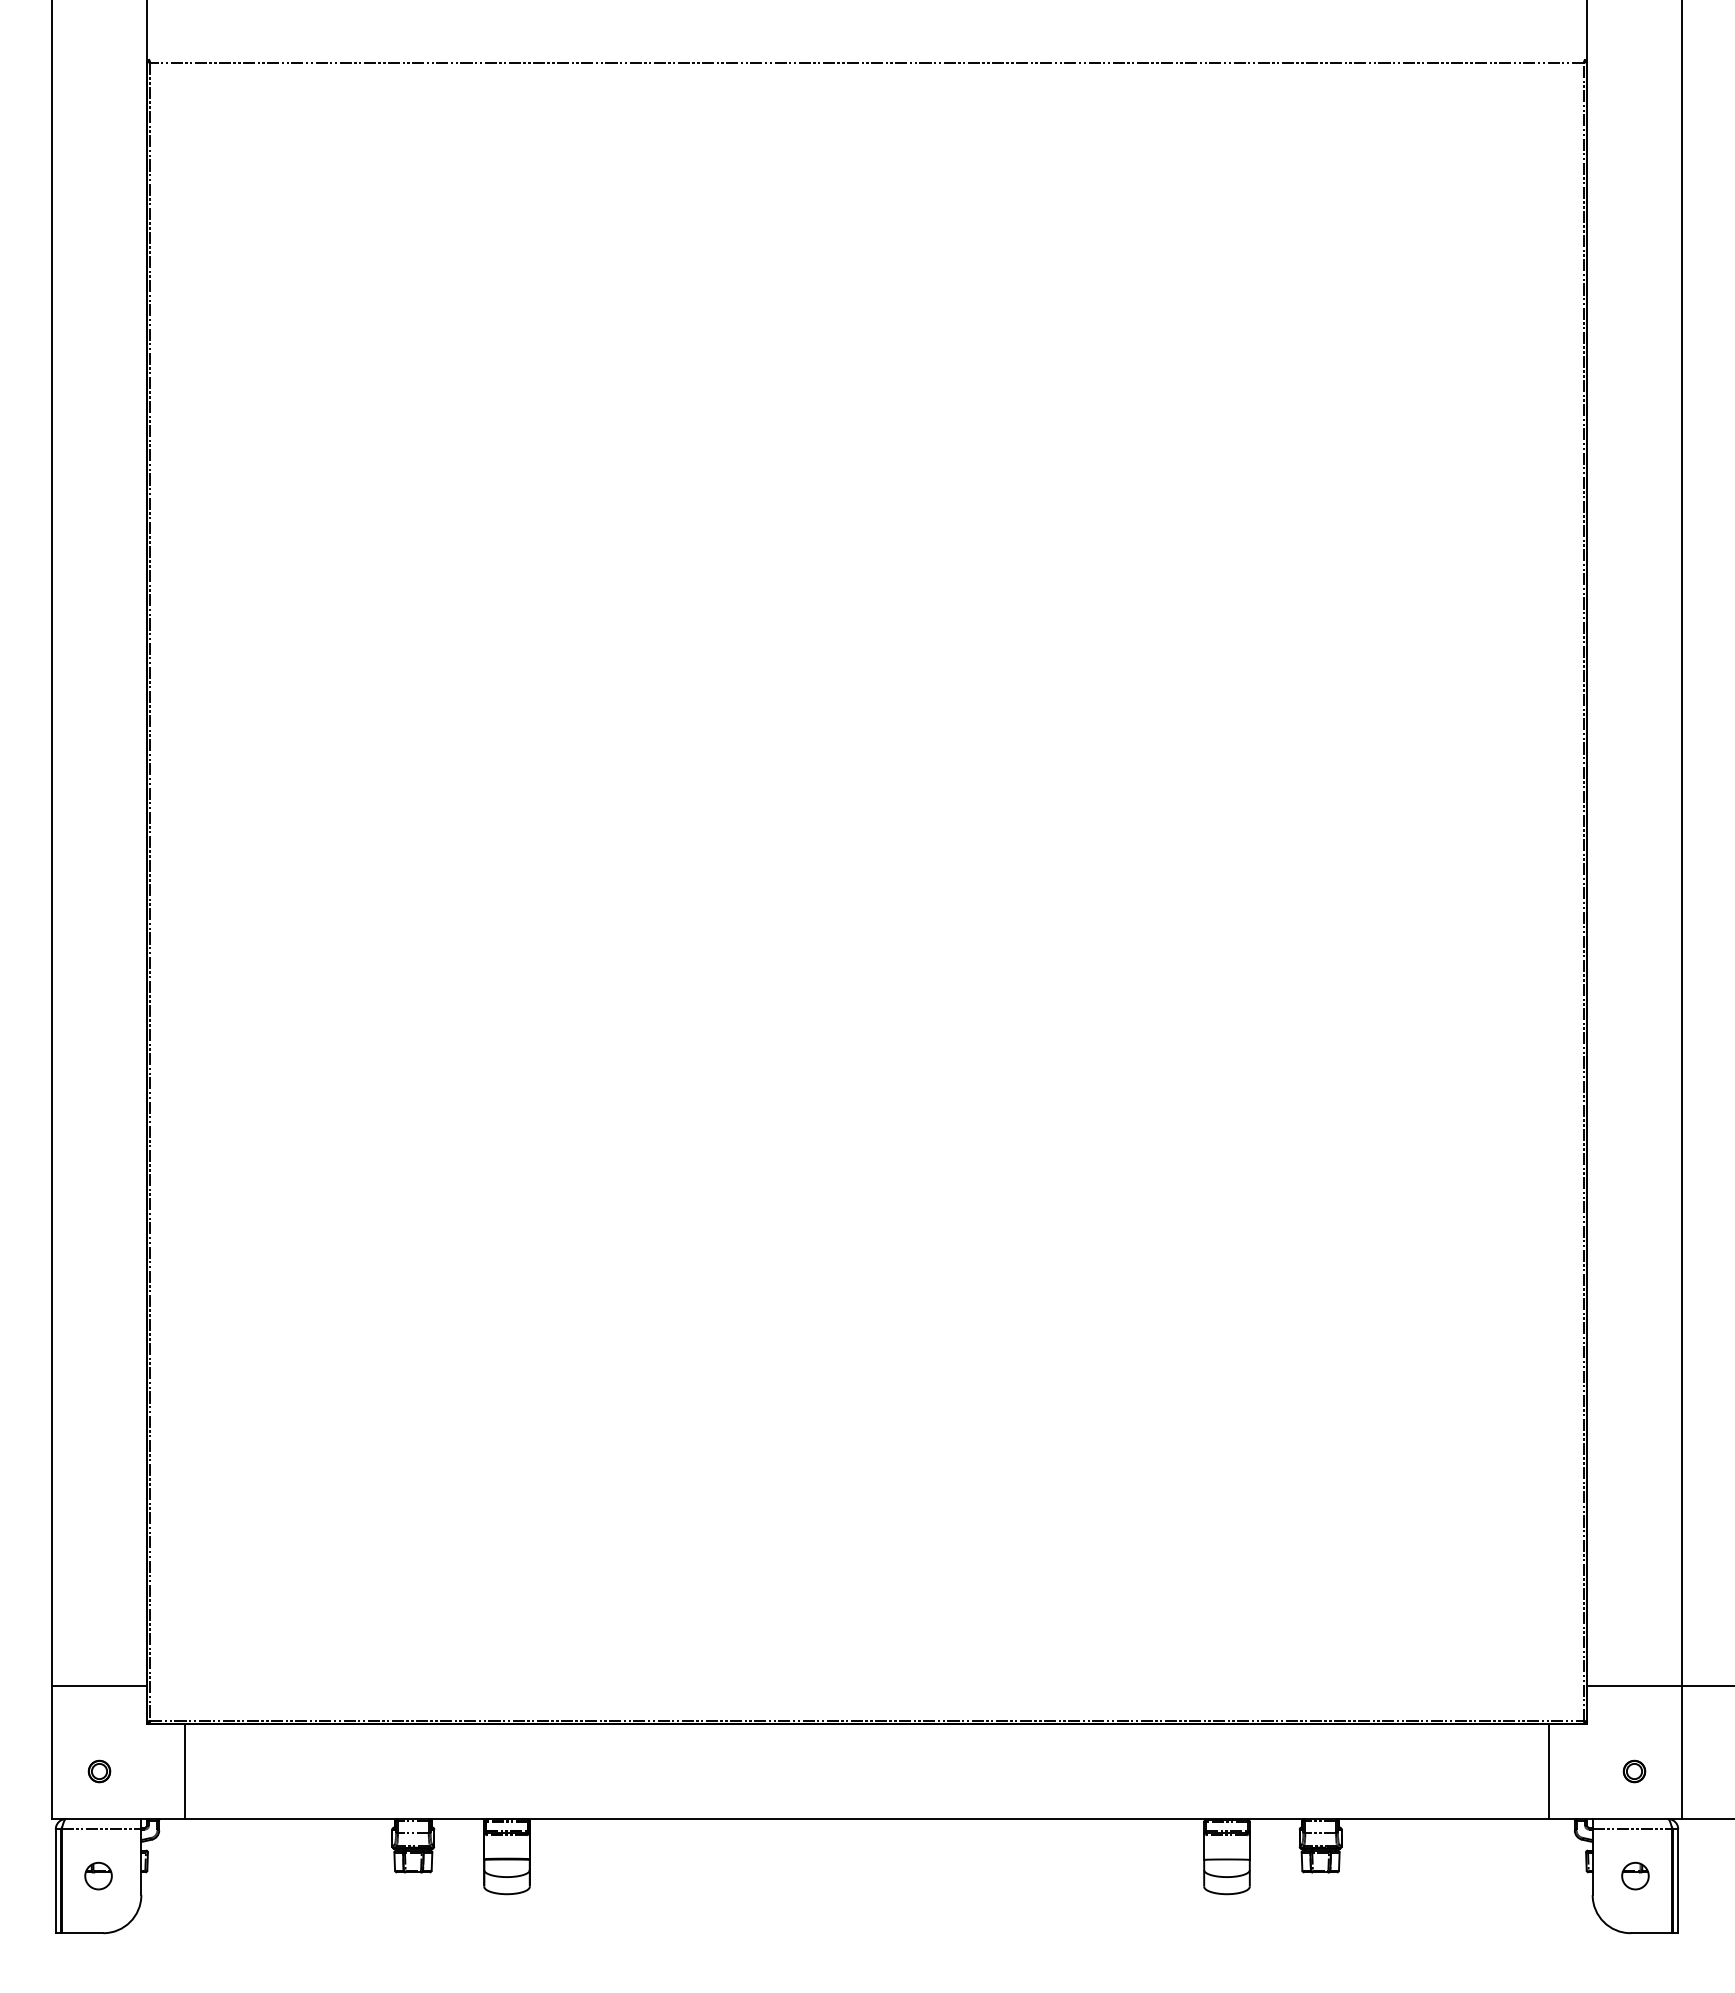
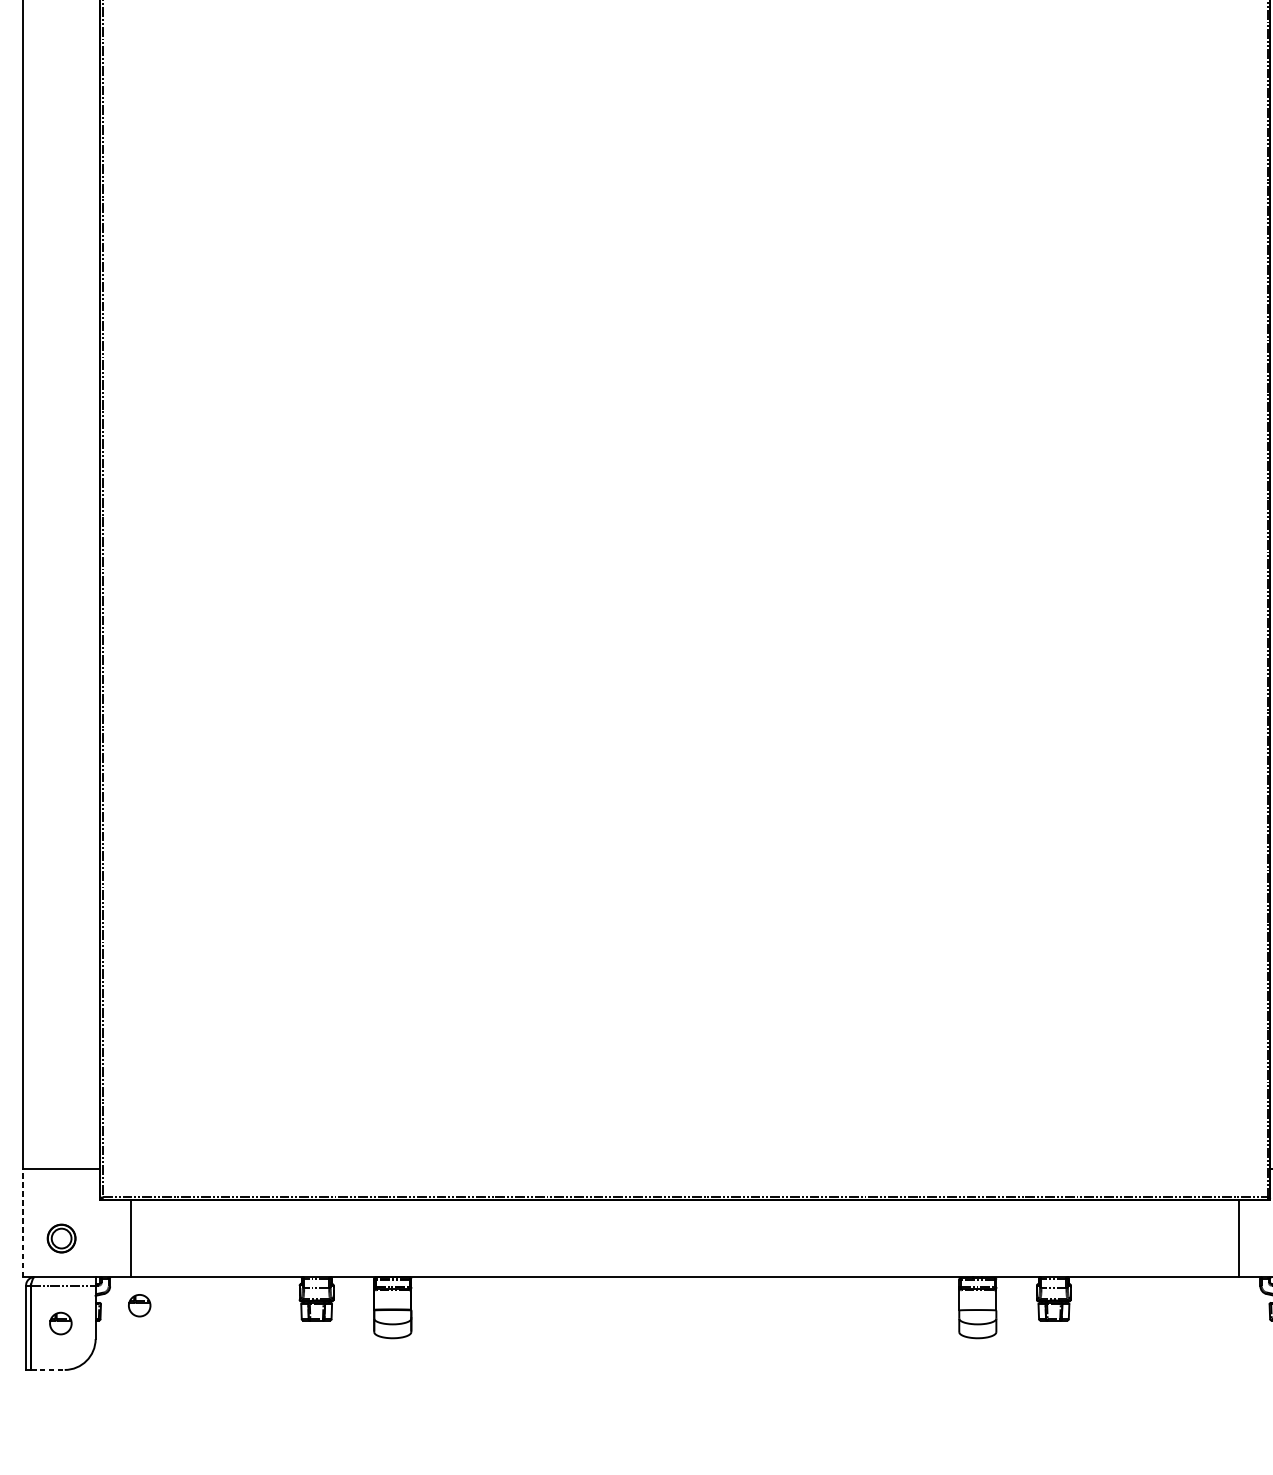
line: (51, 1752) -> (22, 1223), solid -> dashed
part: (99, 1771) -> (61, 1238), size x1.6
part: (195, 1853) -> (139, 1305), added
line: (82, 1933) -> (47, 1370), solid -> dashed

